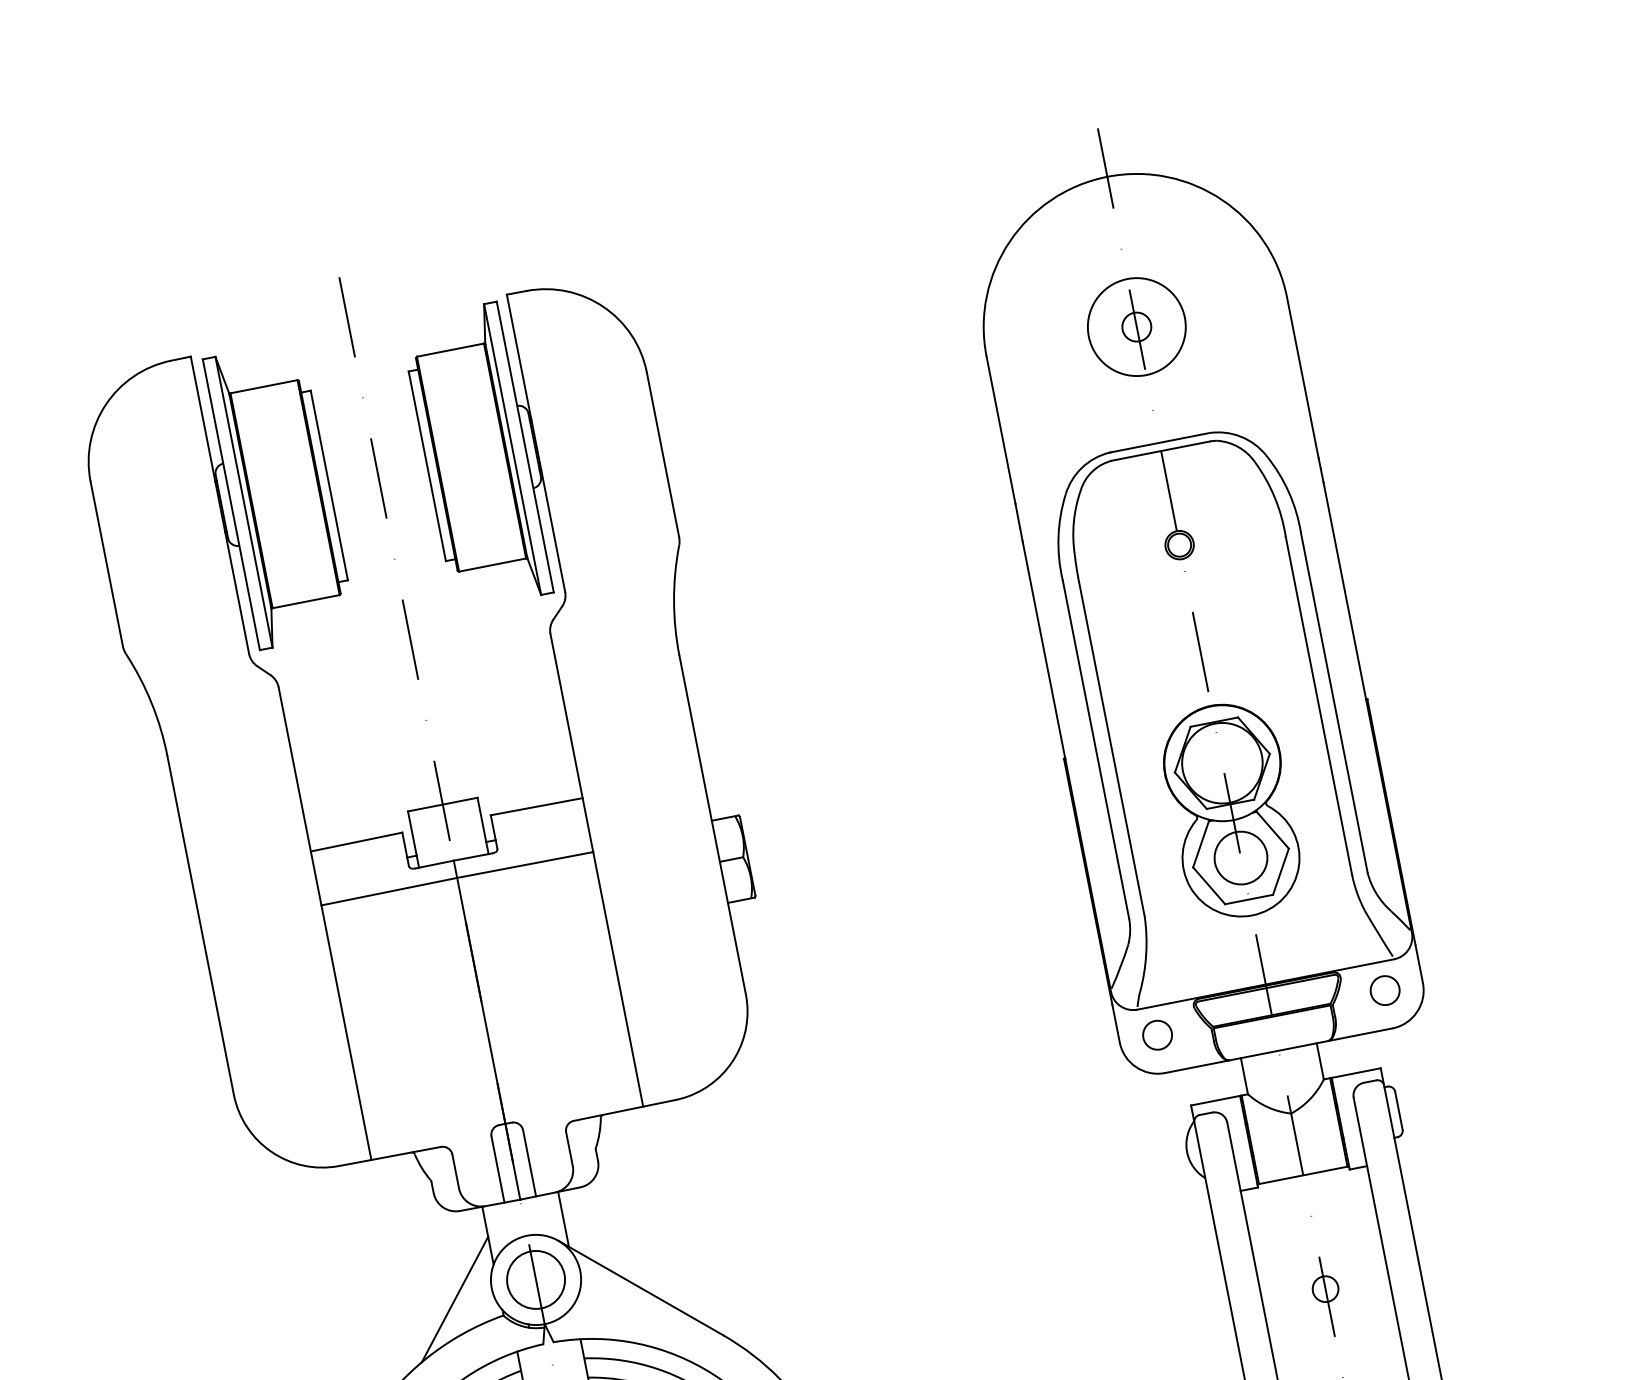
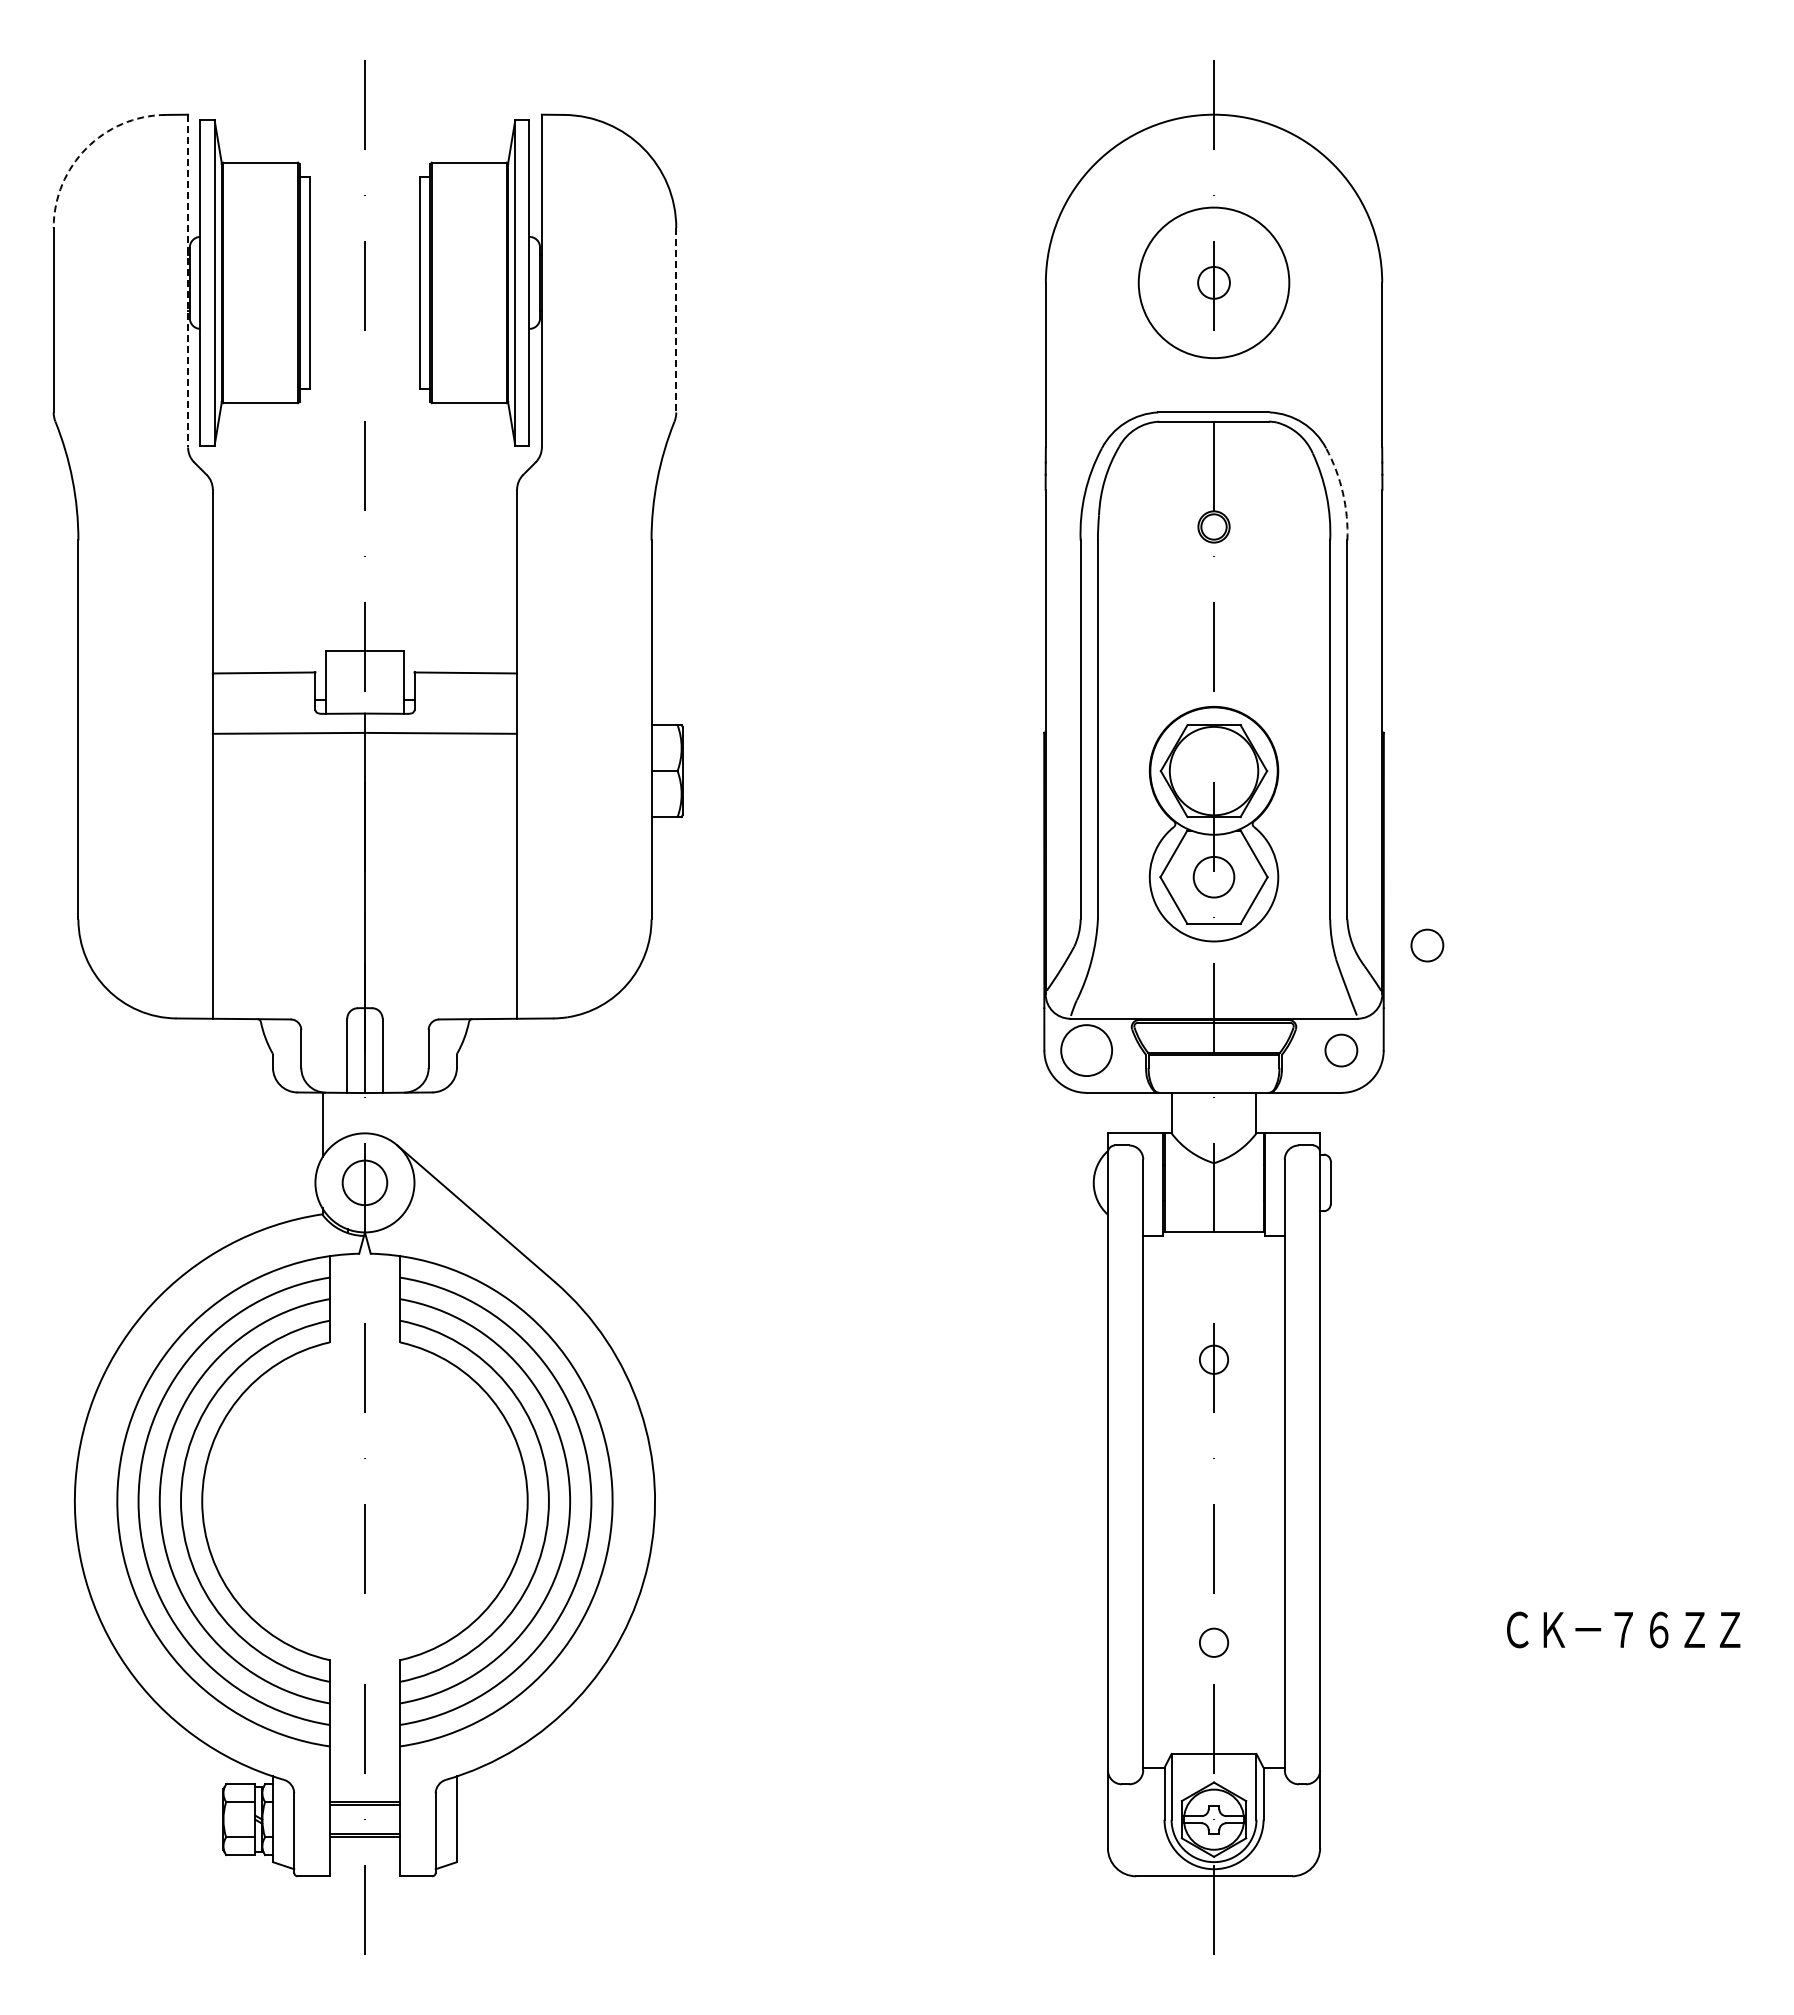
circle: (1136, 326) -> (1213, 282), size x1.4
arc: (105, 404) -> (86, 148), solid -> dashed
line: (663, 454) -> (676, 320), solid -> dashed
arc: (1288, 492) -> (1342, 493), solid -> dashed
line: (220, 505) -> (188, 281), solid -> dashed
circle: (1241, 858) -> (1214, 877), size x0.7
circle: (1443, 881) -> (1427, 945), added
circle: (1157, 1035) -> (1086, 1050), size x1.6
line: (563, 1219) -> (407, 1123), removed
circle: (535, 1279) -> (364, 1182), size x0.7
line: (454, 1299) -> (273, 1186), removed

